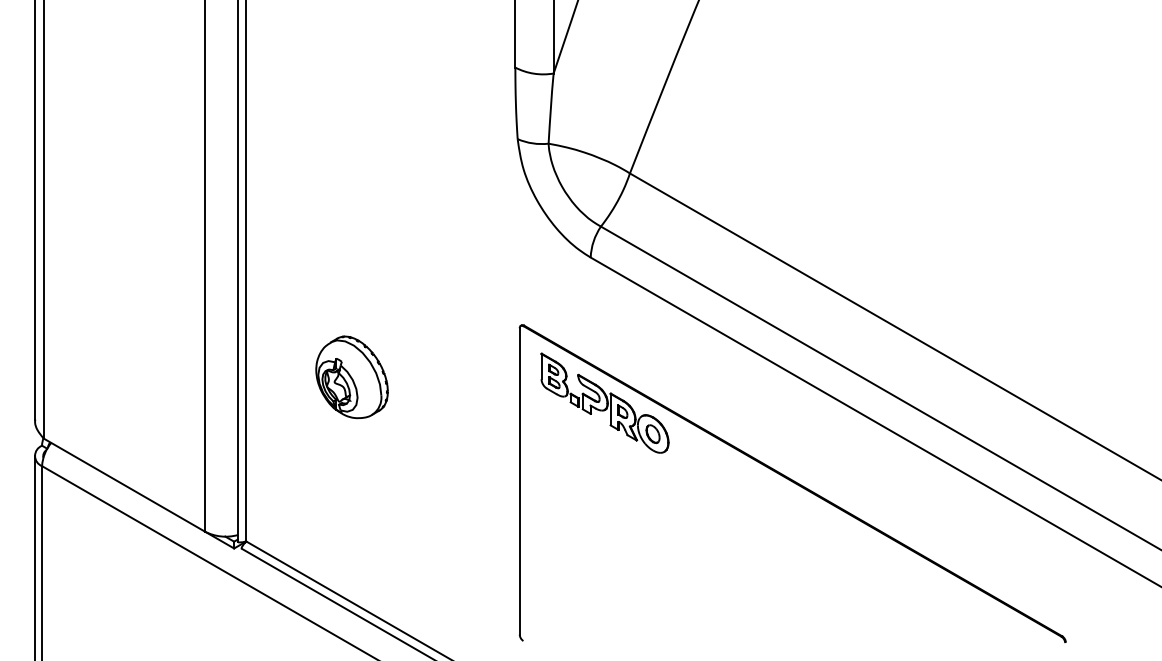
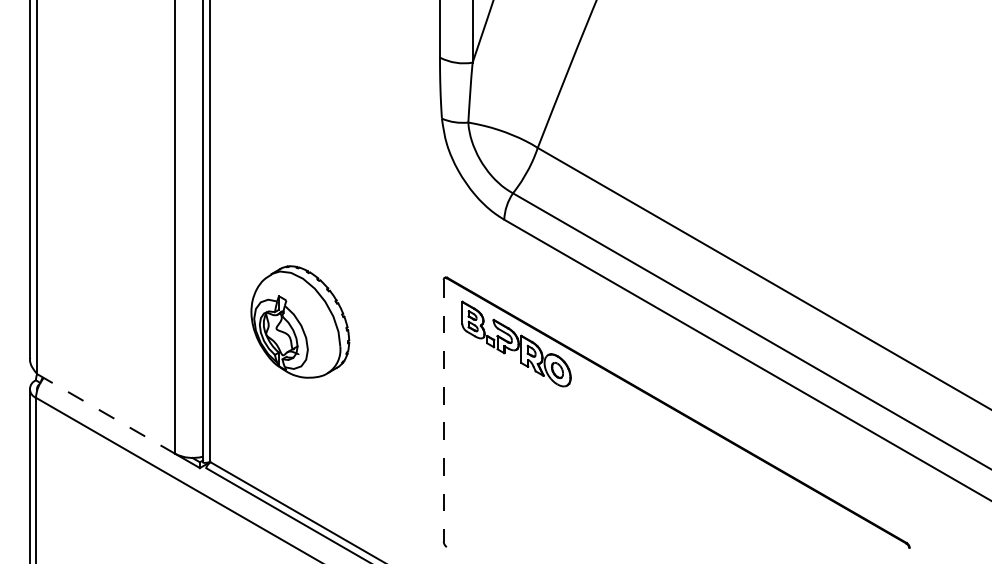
part: (351, 376) -> (300, 321), size x1.6
line: (519, 481) -> (443, 410), solid -> dashed
line: (124, 484) -> (106, 413), solid -> dashed

